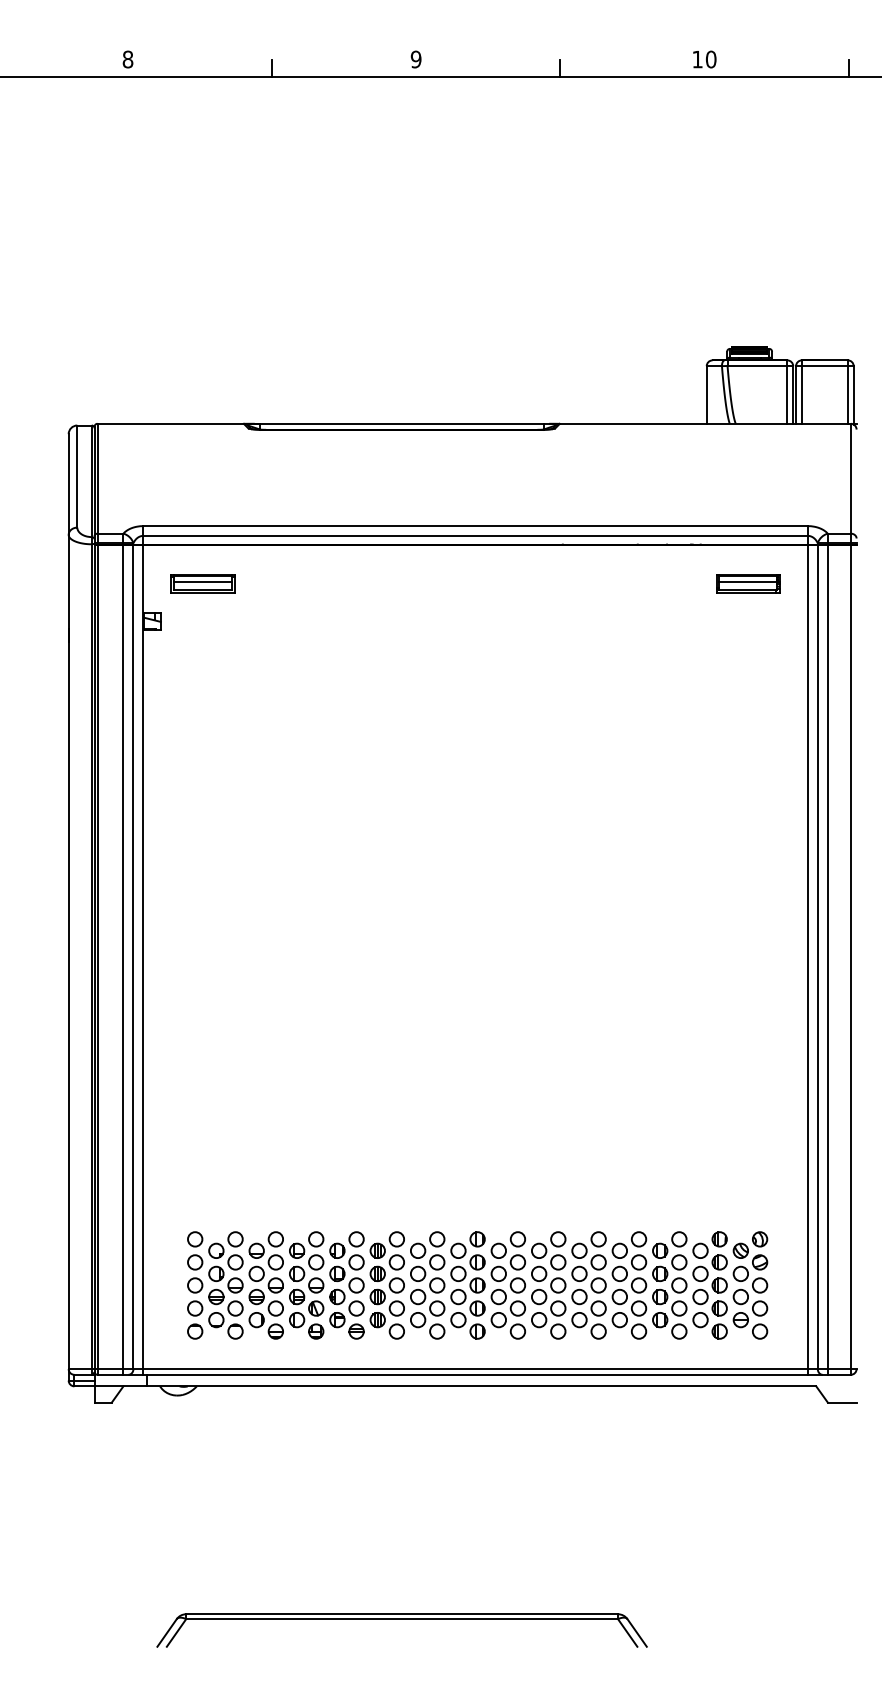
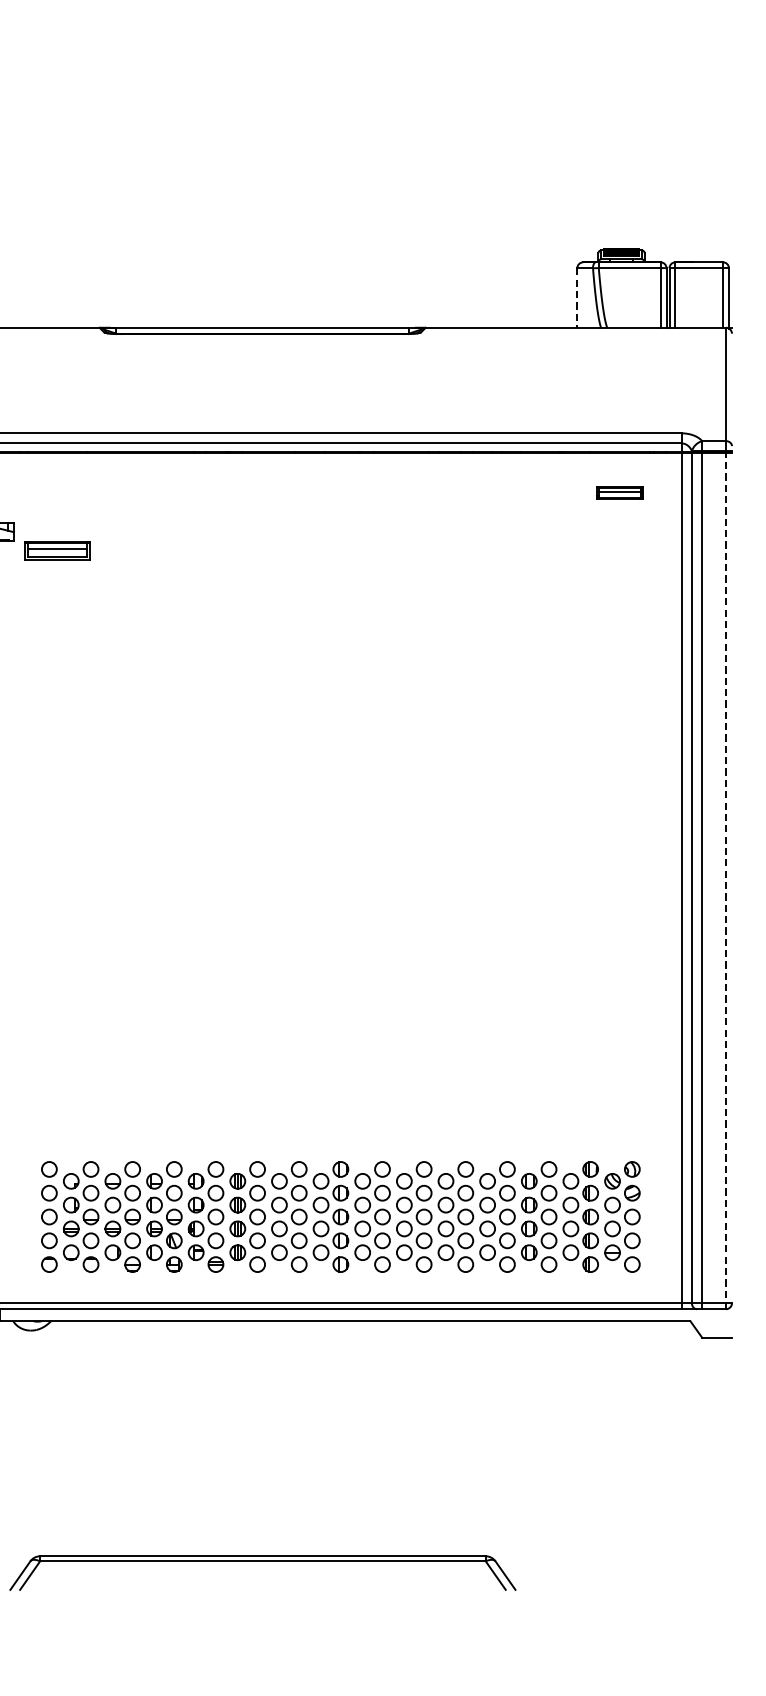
line: (706, 394) -> (577, 297), solid -> dashed
part: (202, 583) -> (56, 550), moved
part: (748, 583) -> (620, 492), size x0.7
line: (850, 959) -> (725, 880), solid -> dashed

